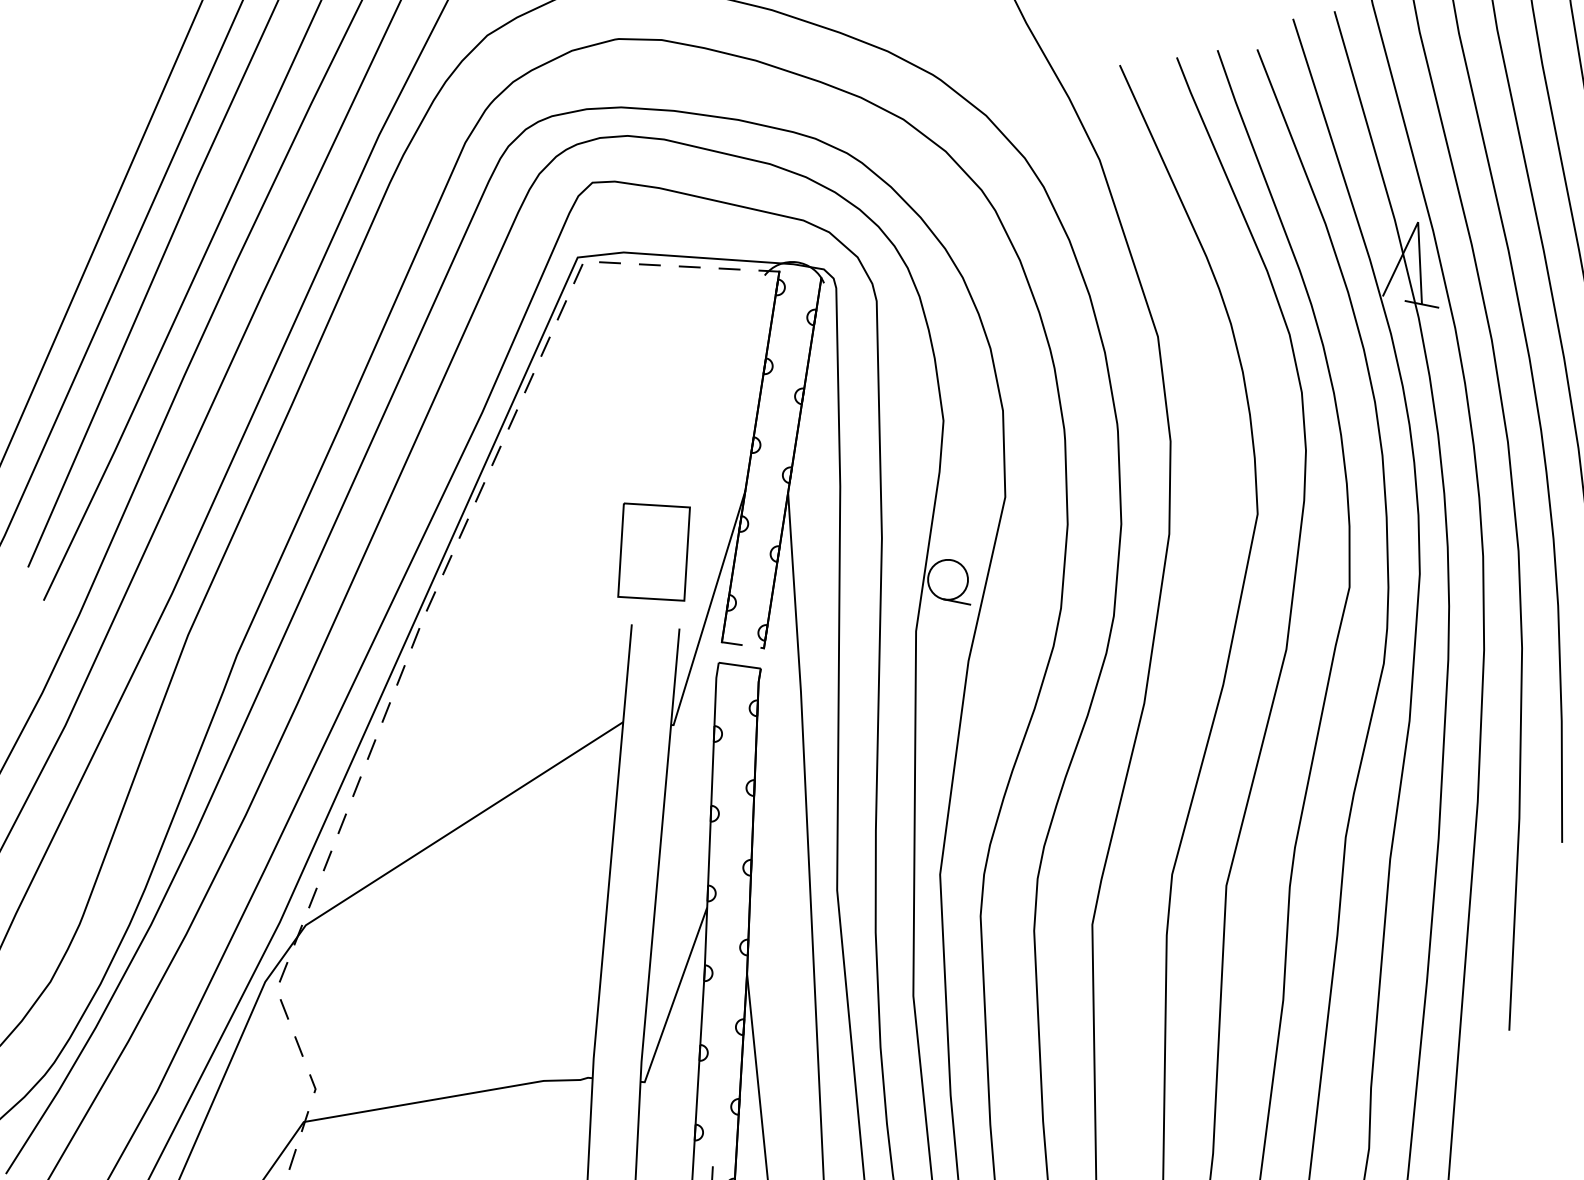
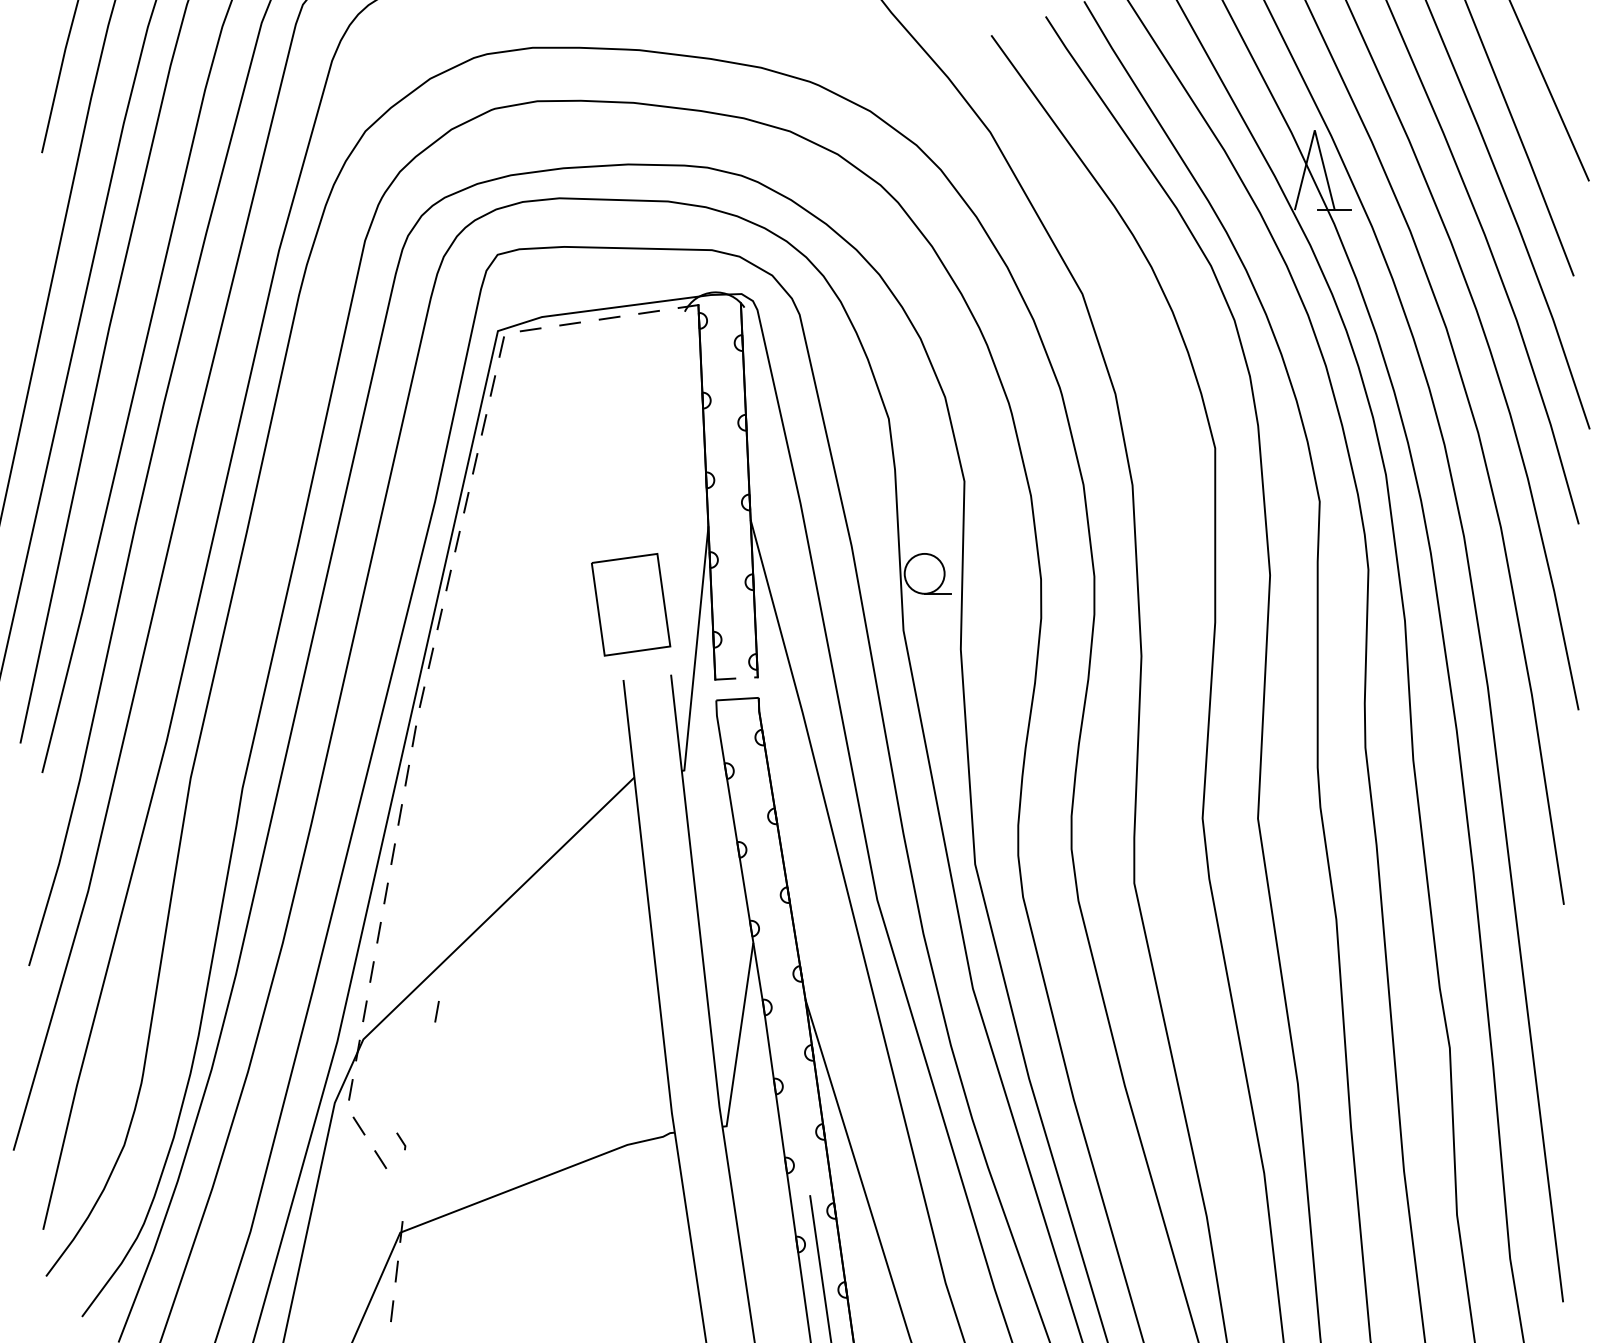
line: (383, 912) -> (436, 1011), added
line: (312, 1083) -> (401, 1141), moved

